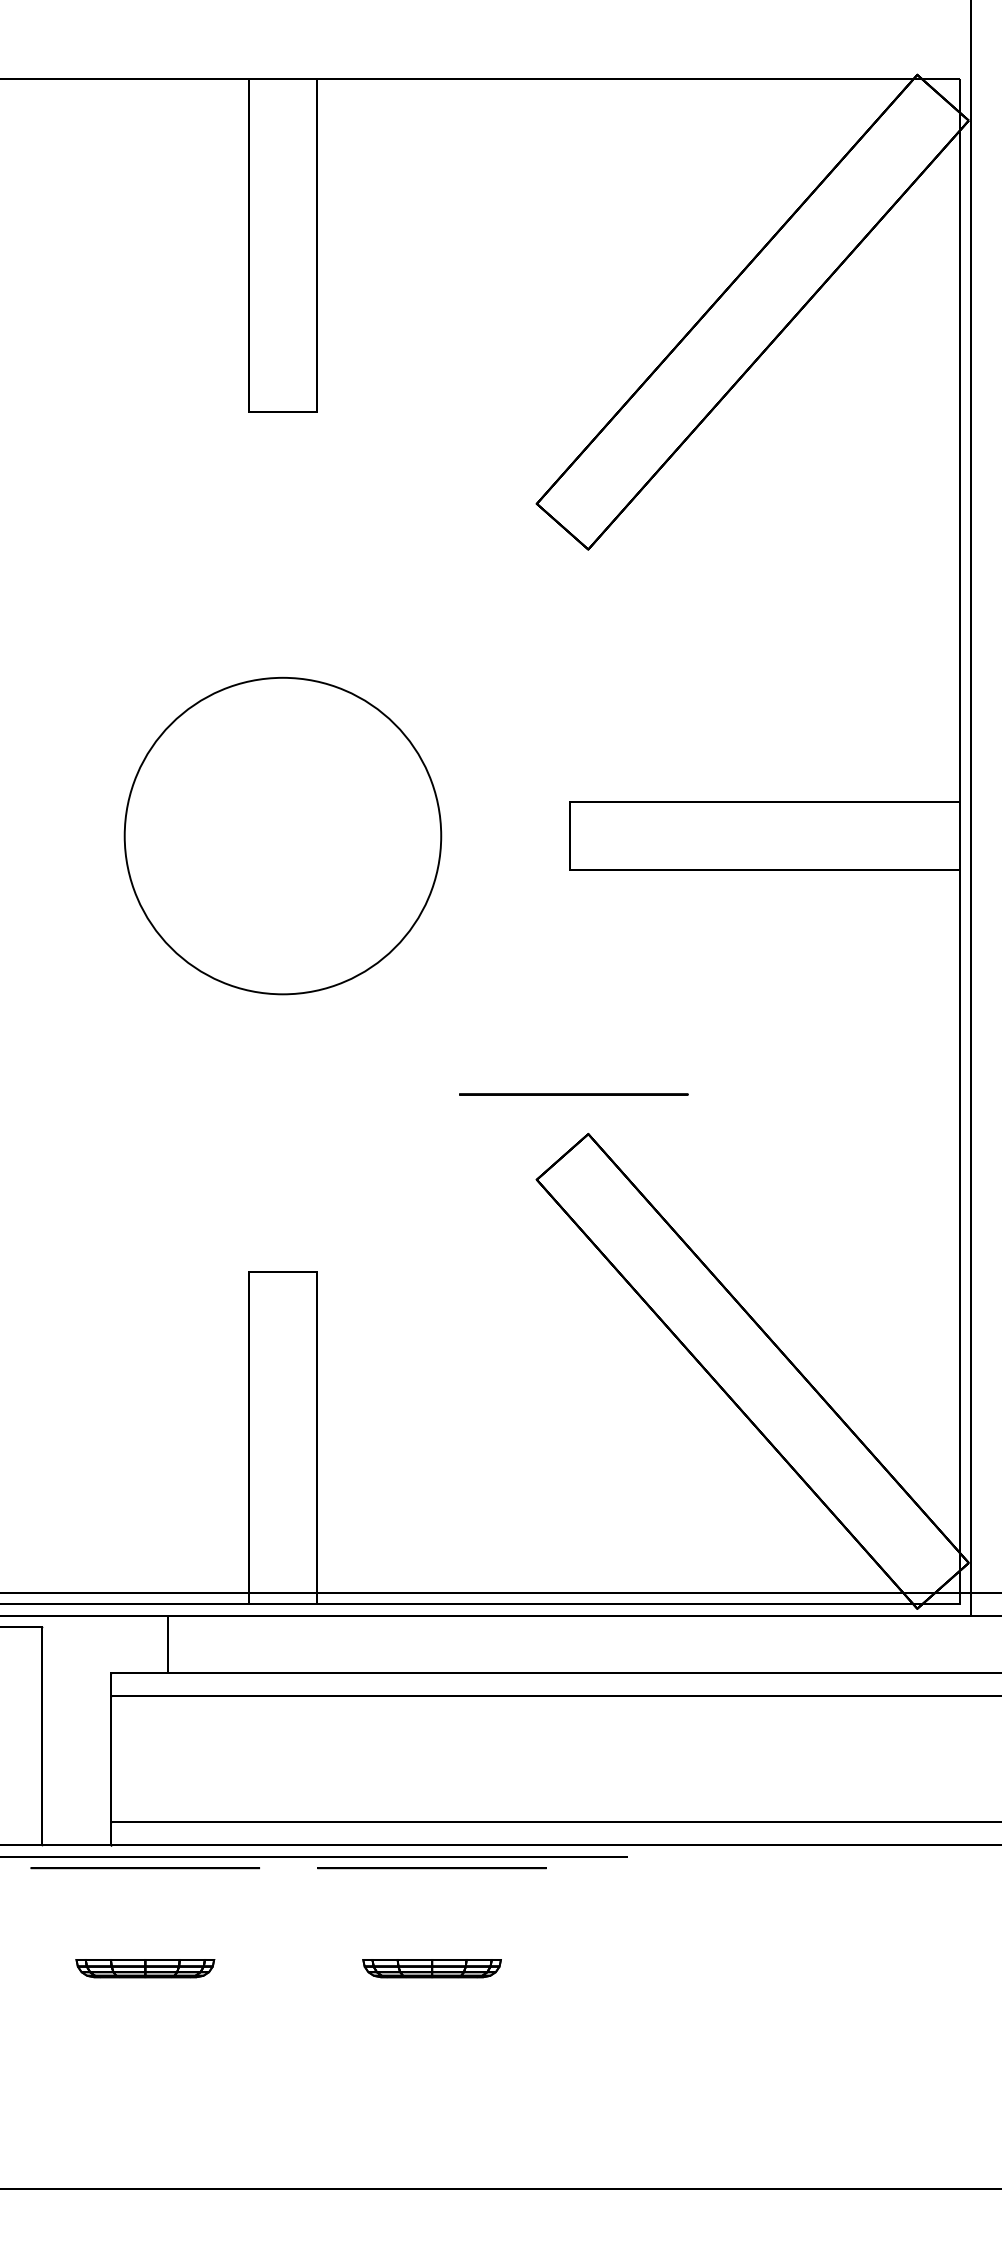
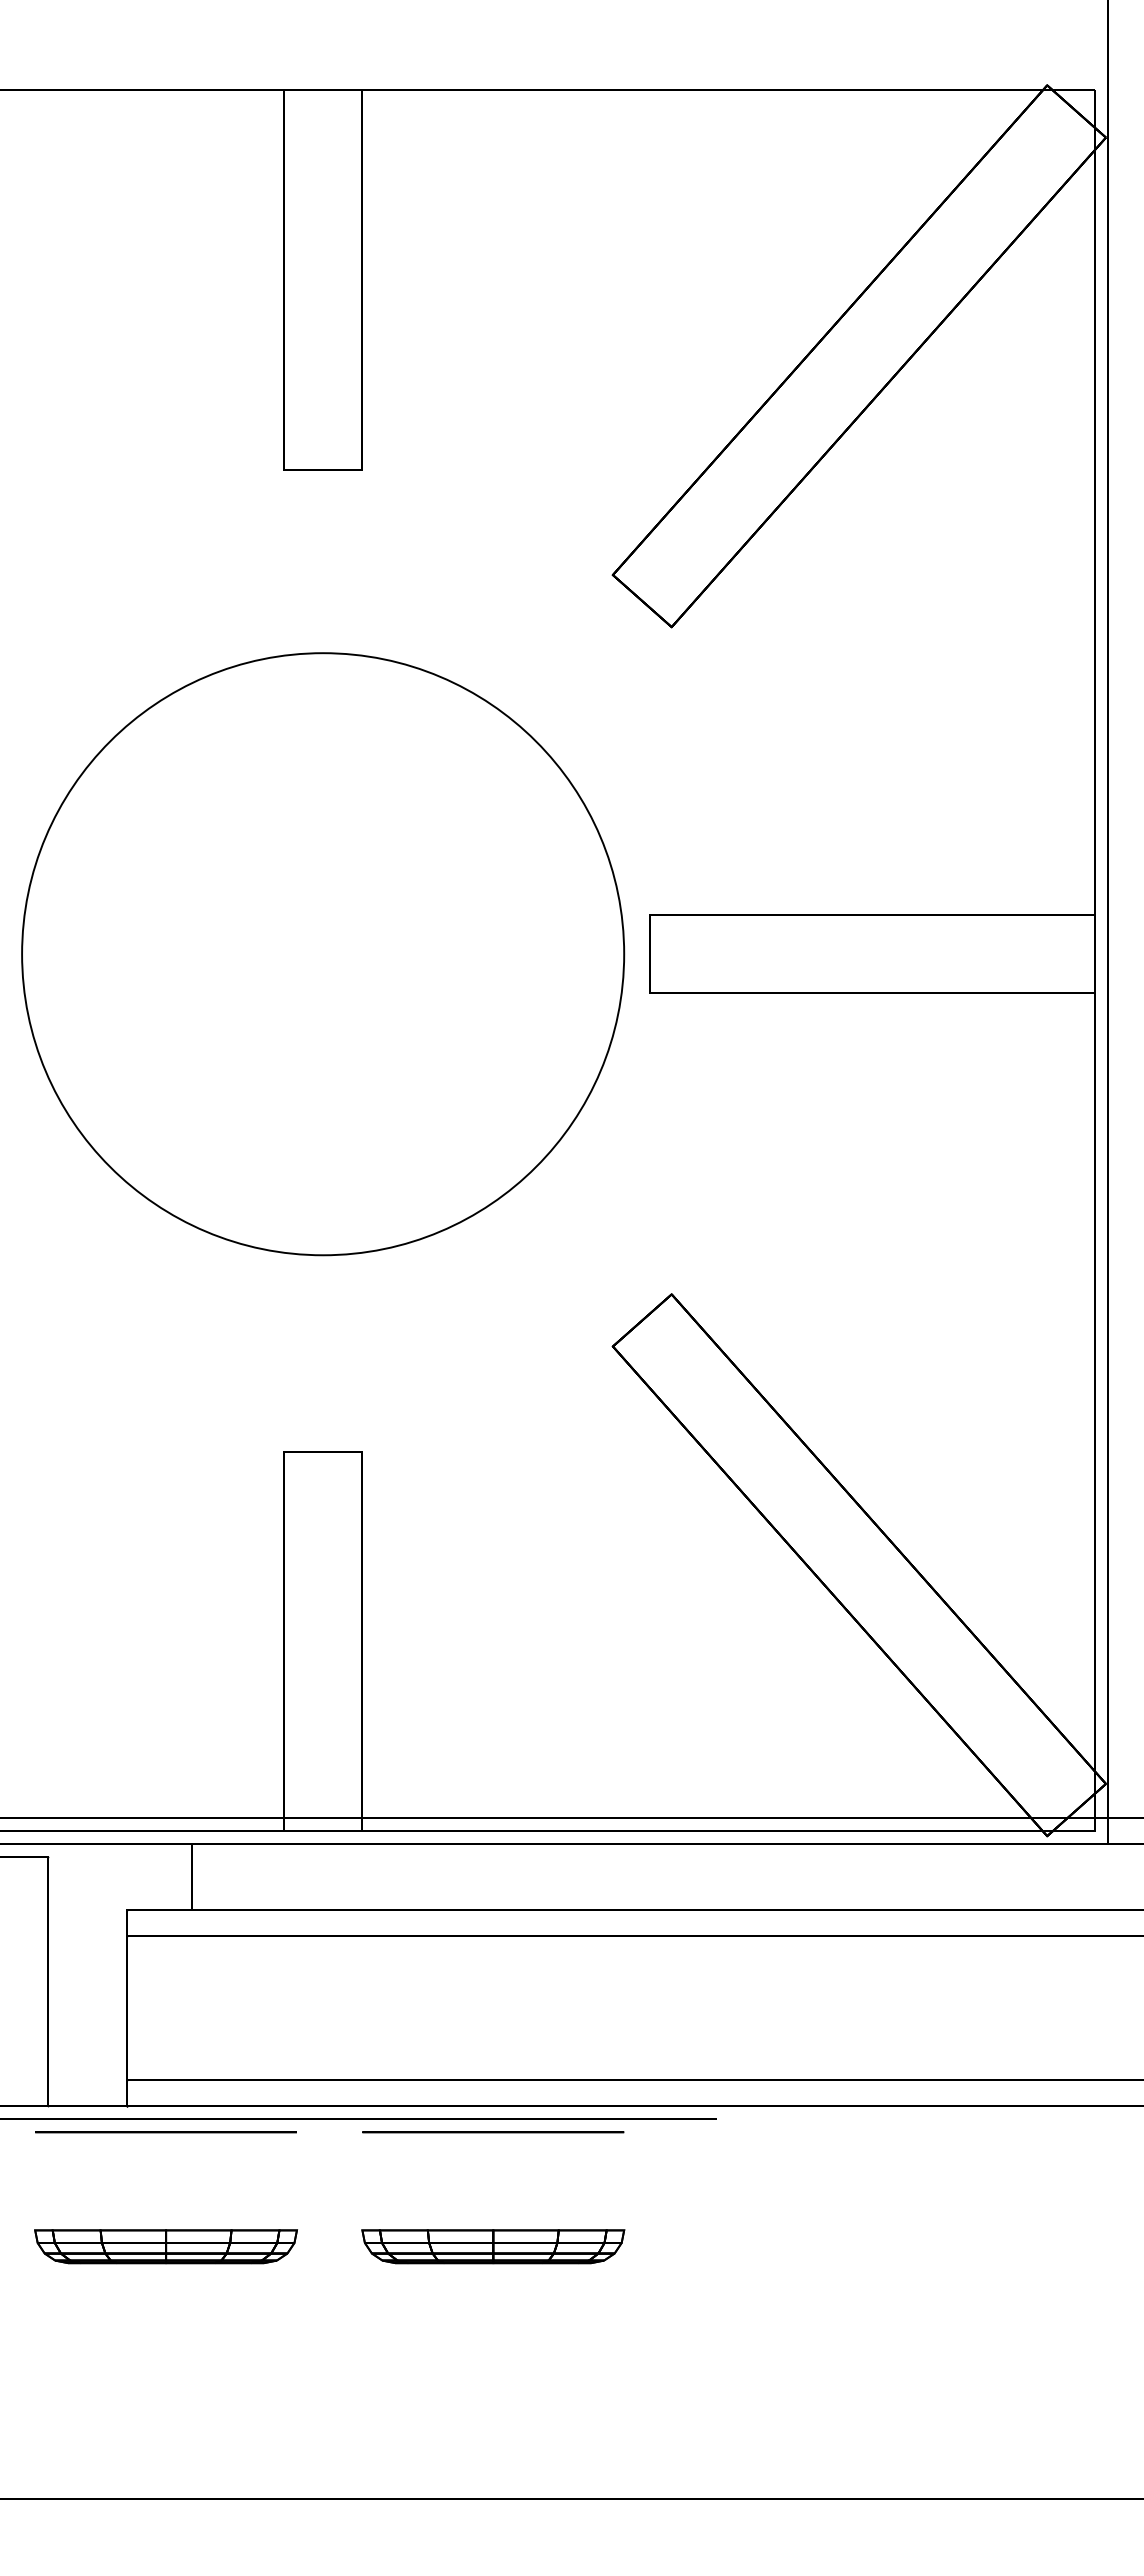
circle: (283, 836) -> (323, 954), size x1.67
circle: (573, 1094) -> (654, 1249), removed
part: (144, 1968) -> (165, 2246), size x1.67
part: (432, 1968) -> (493, 2246), size x1.67

